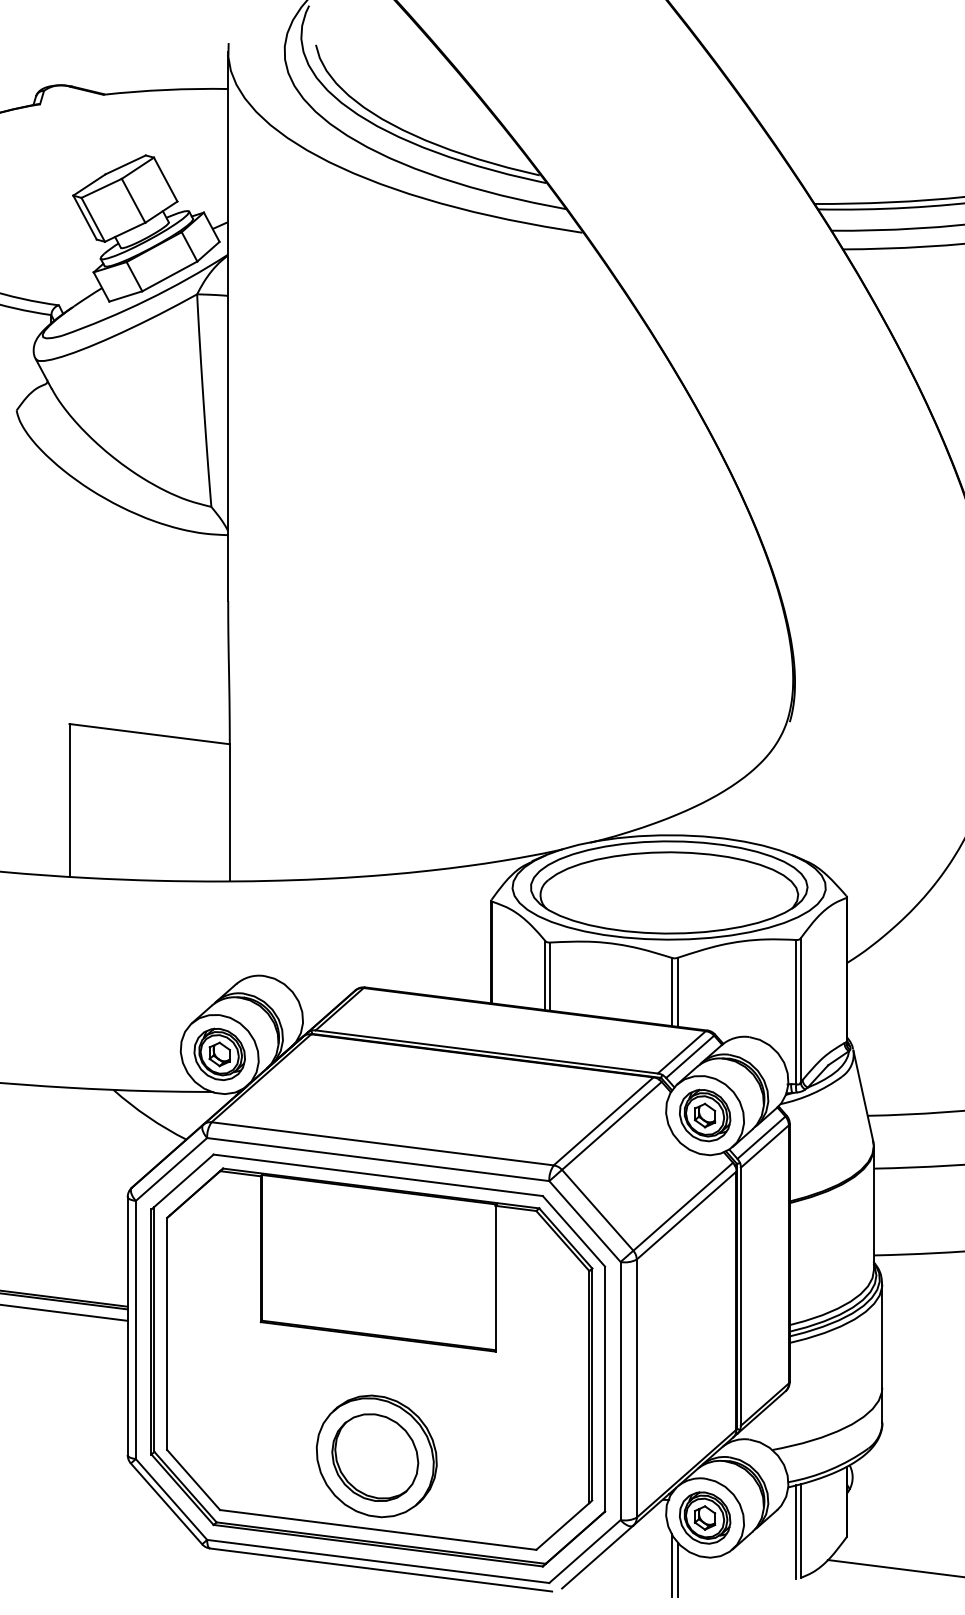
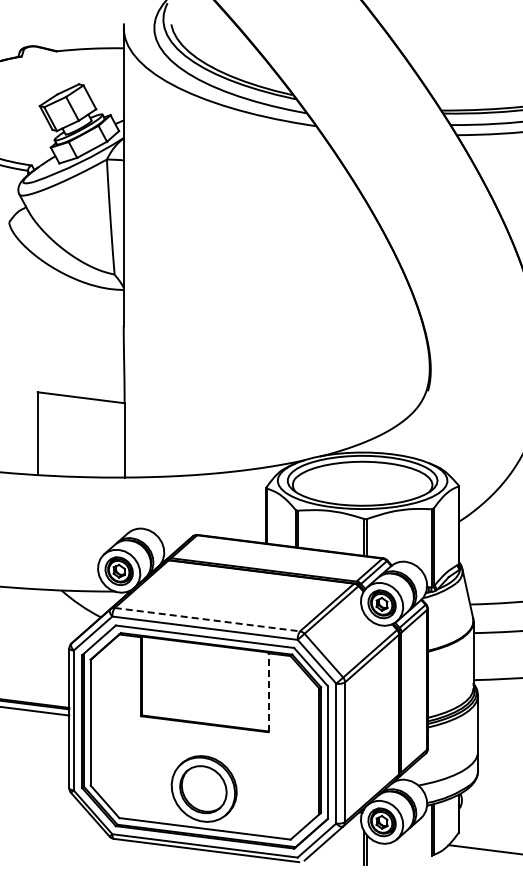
line: (382, 1143) -> (207, 619), solid -> dashed
line: (495, 1278) -> (268, 692), solid -> dashed

